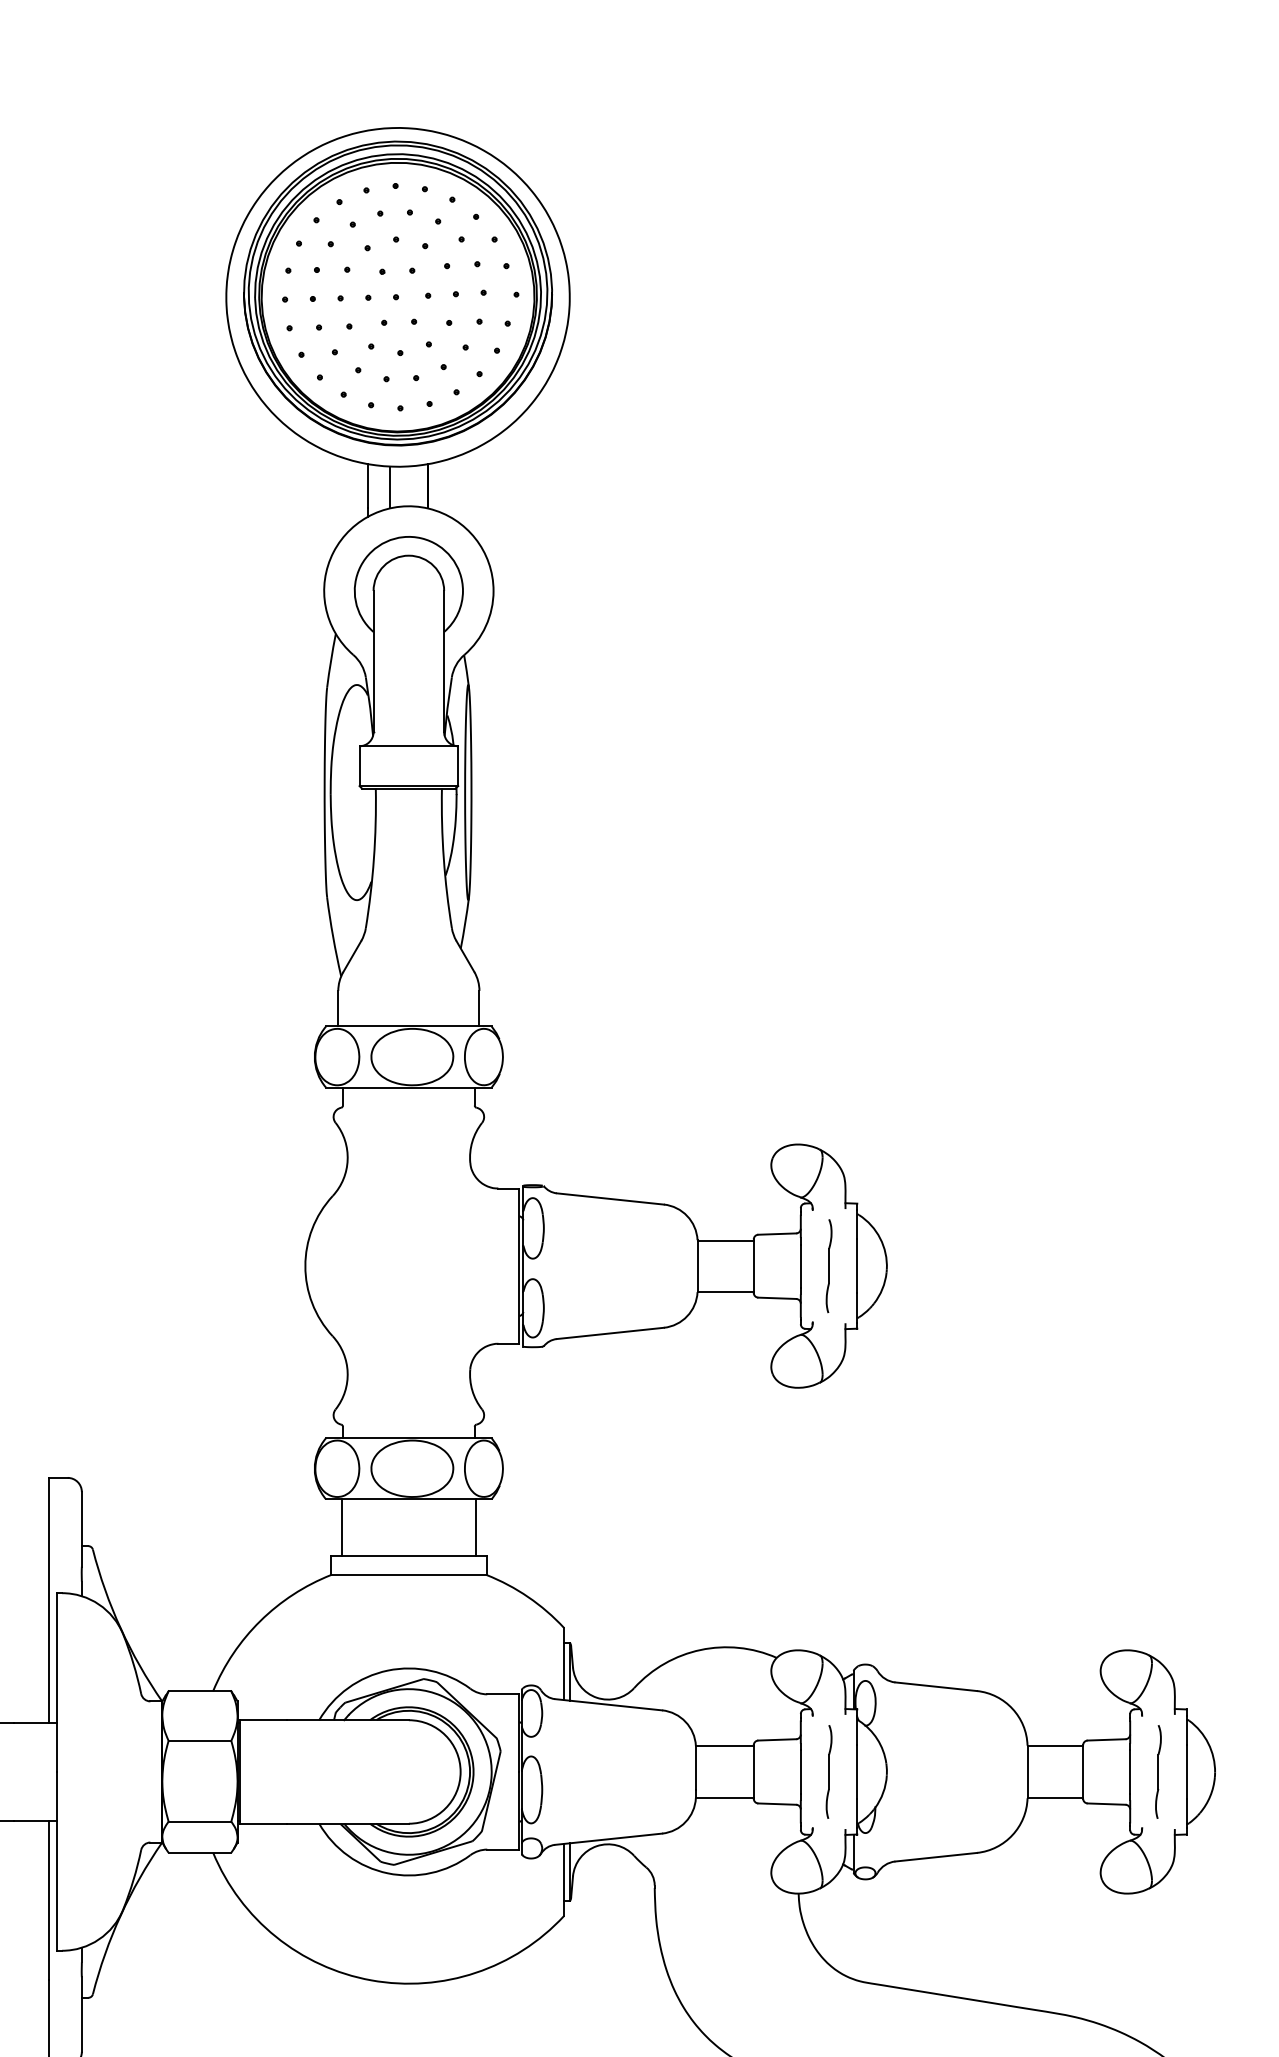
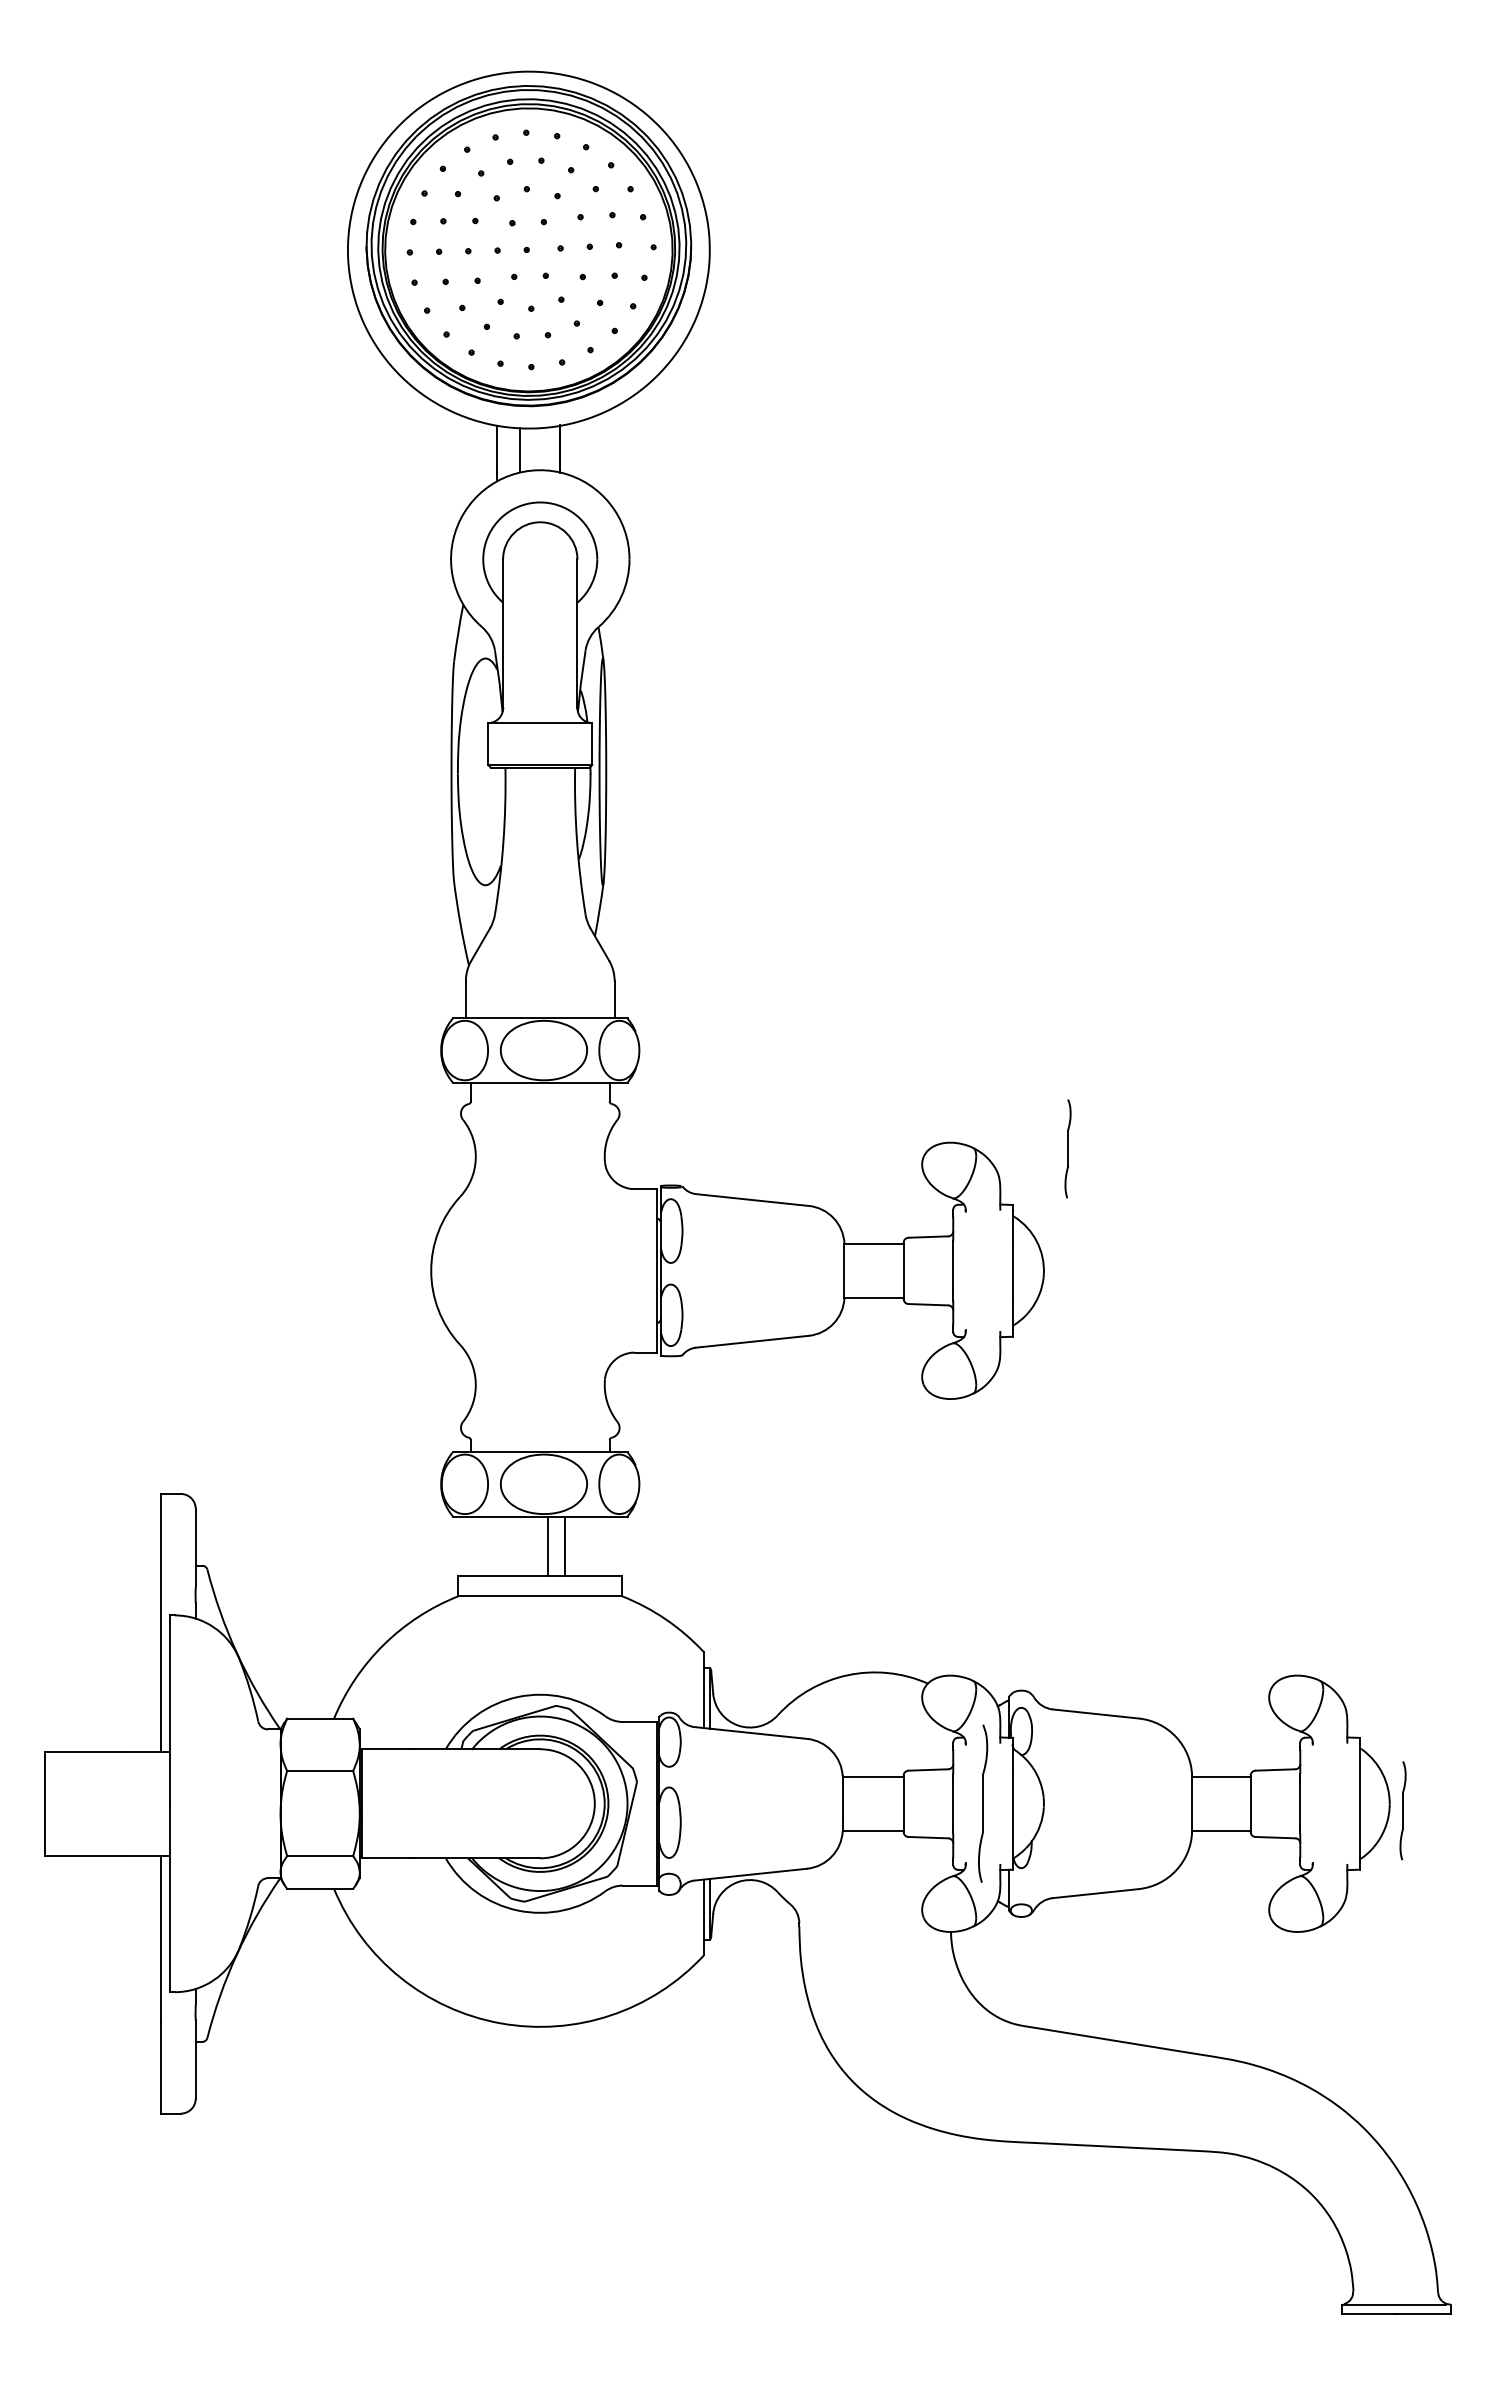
part: (828, 1265) -> (1067, 1148), moved
line: (341, 1526) -> (547, 1545), moved
line: (475, 1526) -> (564, 1545), moved
part: (828, 1771) -> (982, 1803), size x1.6
part: (1157, 1771) -> (1402, 1810), moved

